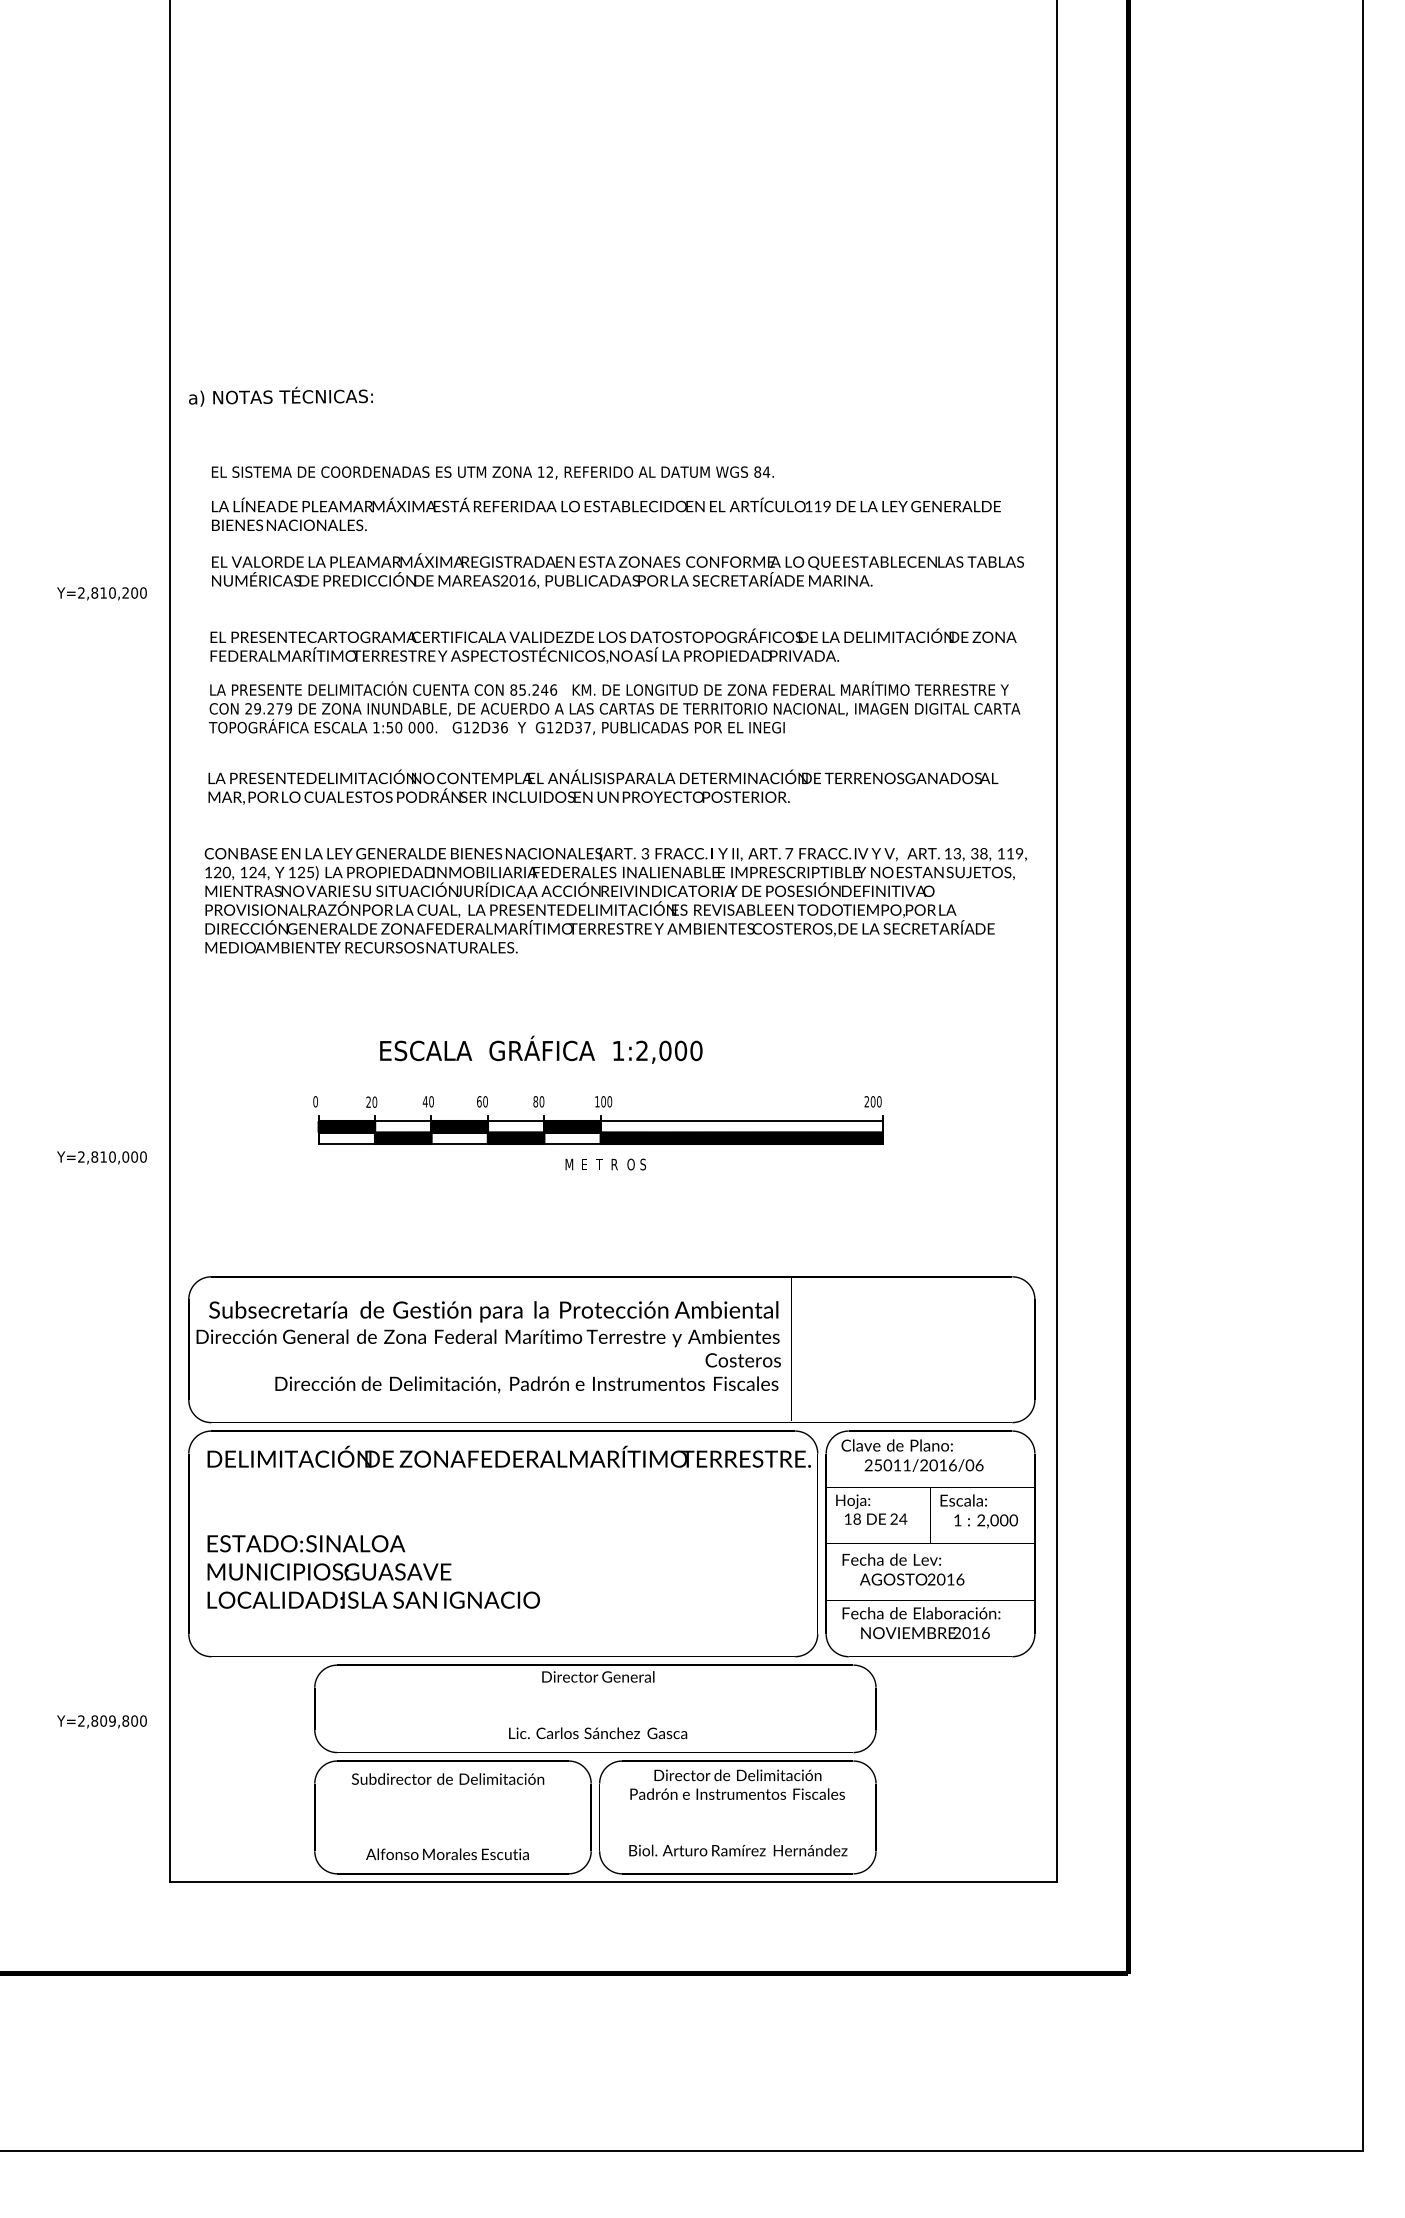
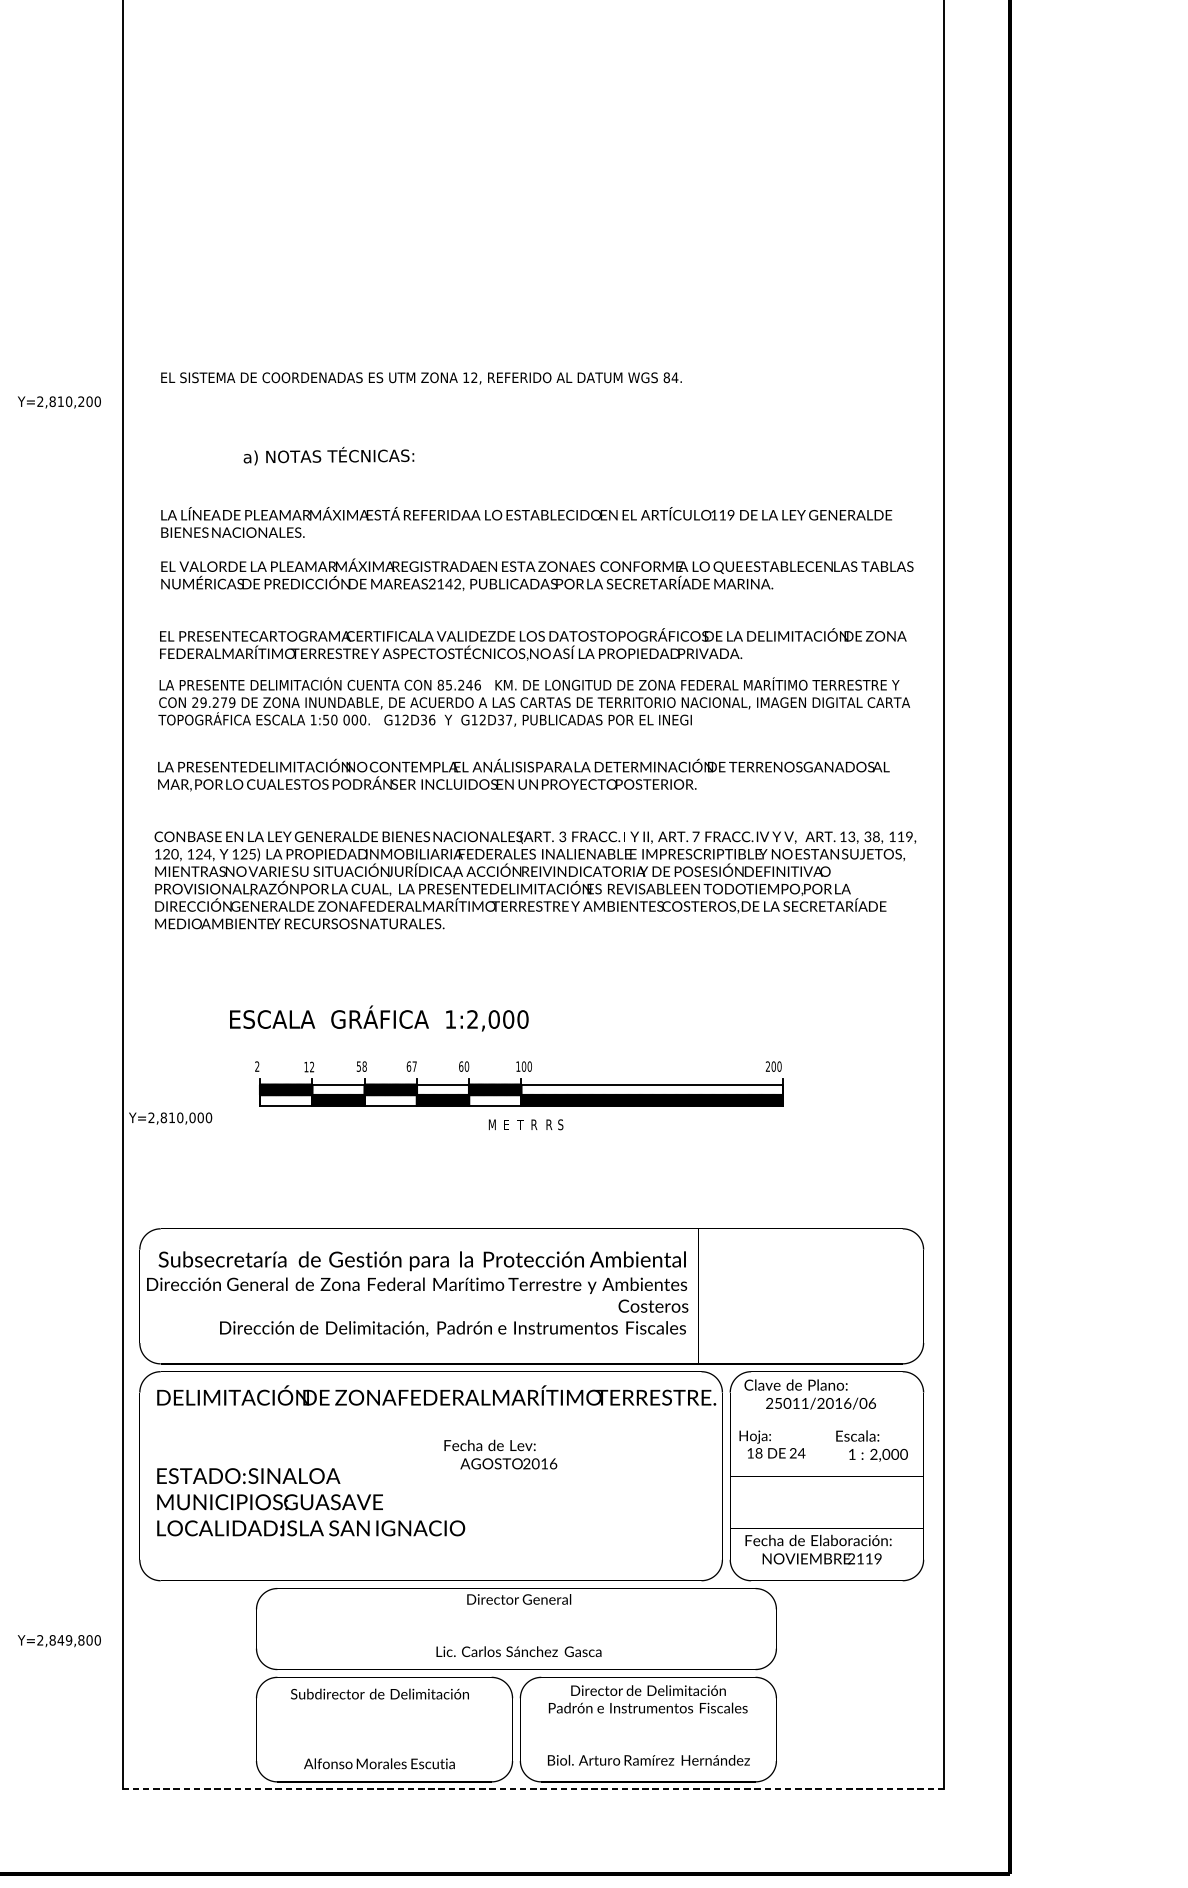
text: (280, 396) -> (328, 455), moved
text: (492, 472) -> (421, 378), moved
text: (522, 580) -> (448, 583), 2016, -> 2142,
text: (101, 593) -> (58, 402), moved
text: (541, 1049) -> (379, 1018), moved
text: (315, 1101) -> (257, 1066), 0 -> 2
text: (371, 1101) -> (309, 1066), 20 -> 12
text: (427, 1101) -> (360, 1066), 40 -> 58
text: (485, 1101) -> (414, 1066), 60 -> 67
text: (535, 1101) -> (460, 1066), 80 -> 60
text: (101, 1157) -> (170, 1118), moved
text: (630, 1164) -> (548, 1124), O -> R
text: (903, 1569) -> (500, 1454), moved
text: (975, 1633) -> (868, 1559), 2016 -> 2119
text: (103, 1720) -> (60, 1639), Y=2,809,800 -> Y=2,849,800
line: (613, 1881) -> (533, 1788), solid -> dashed

